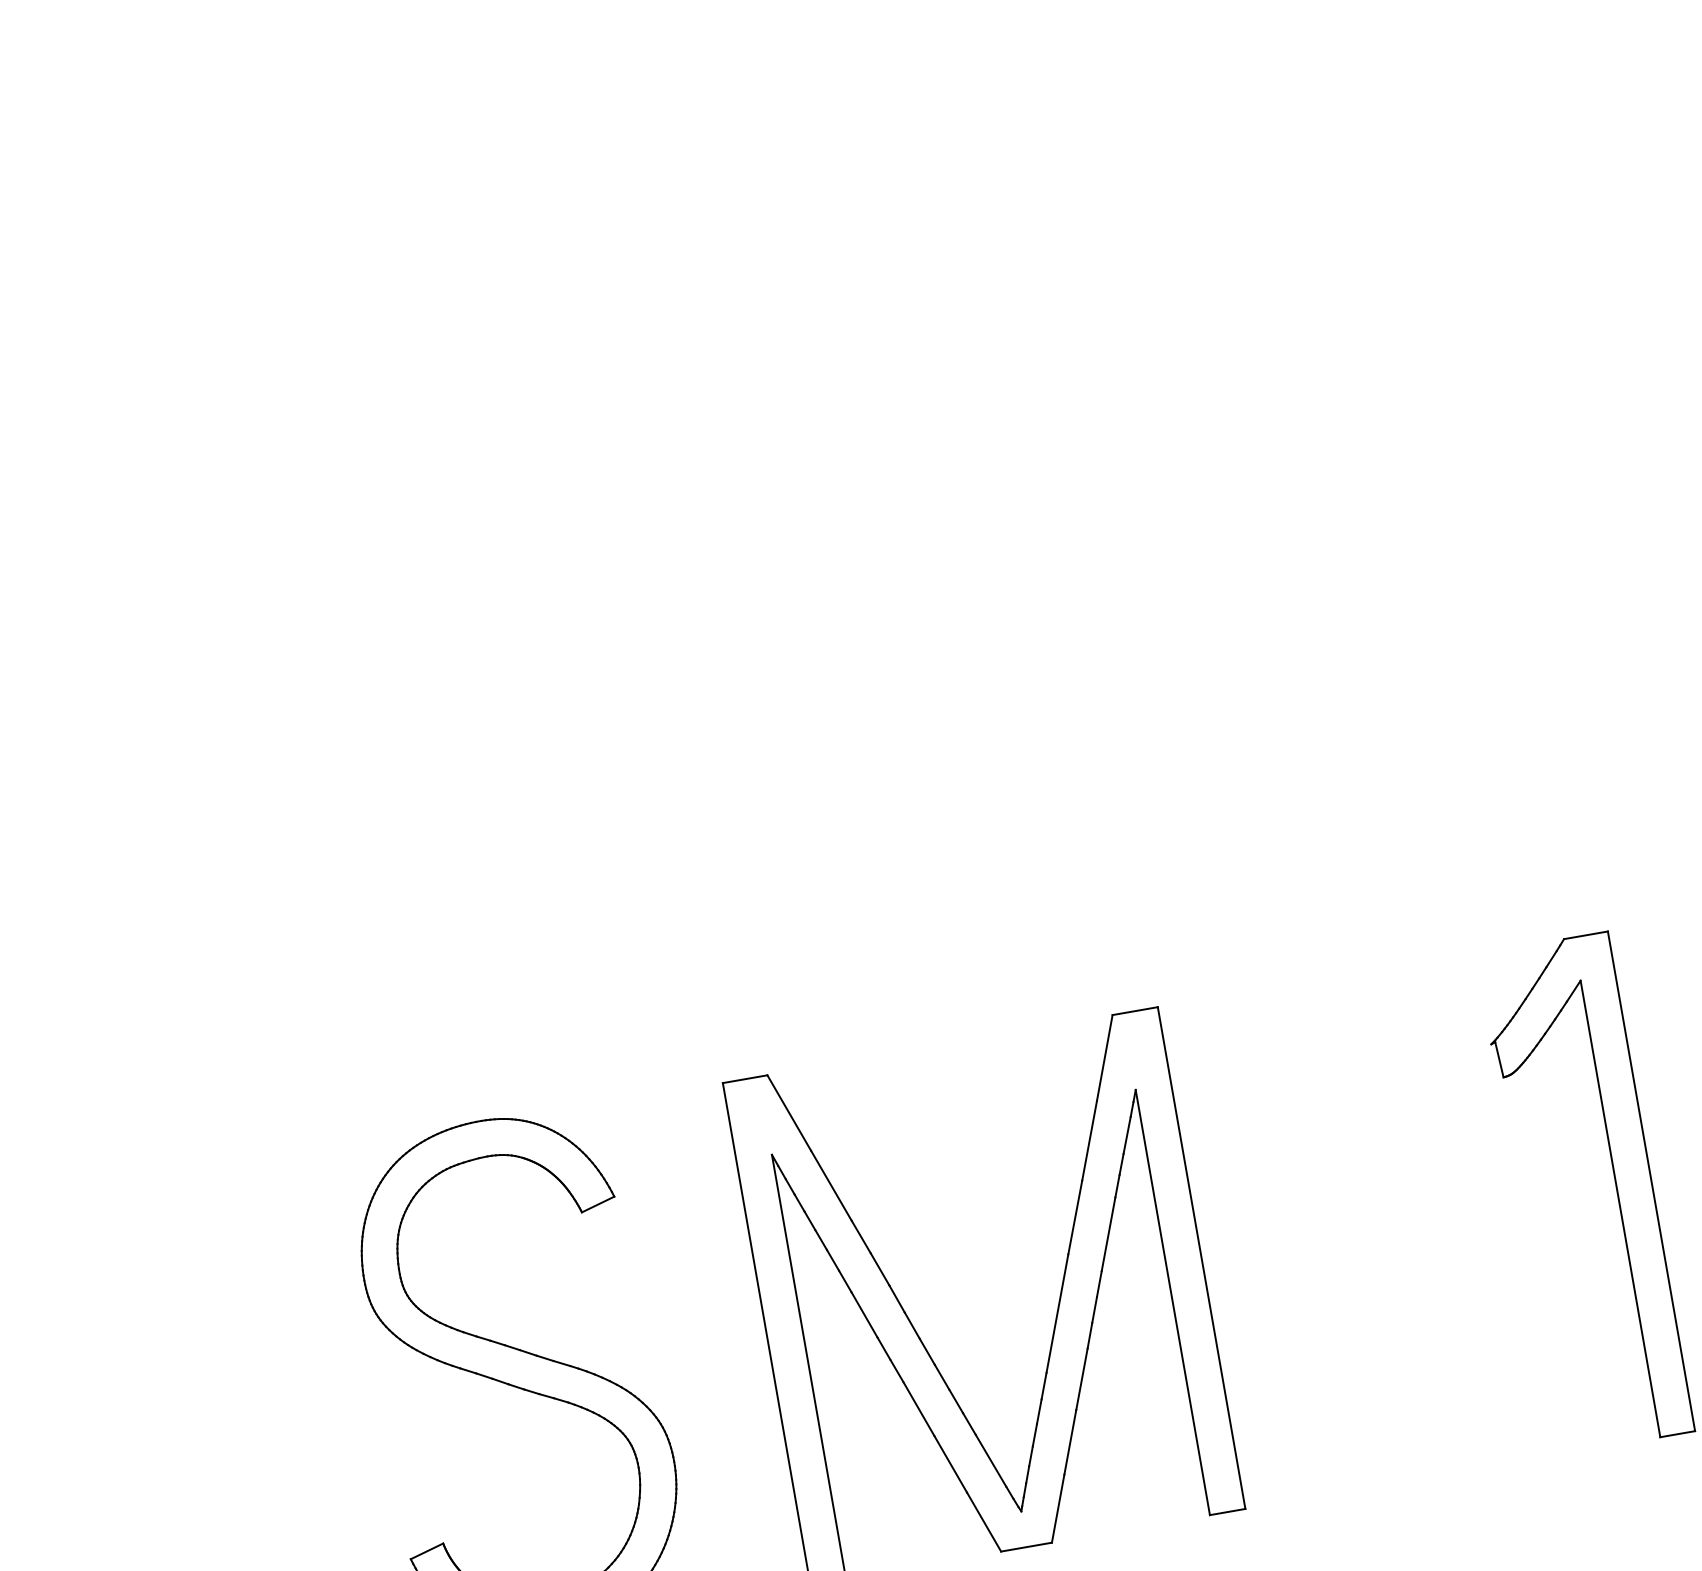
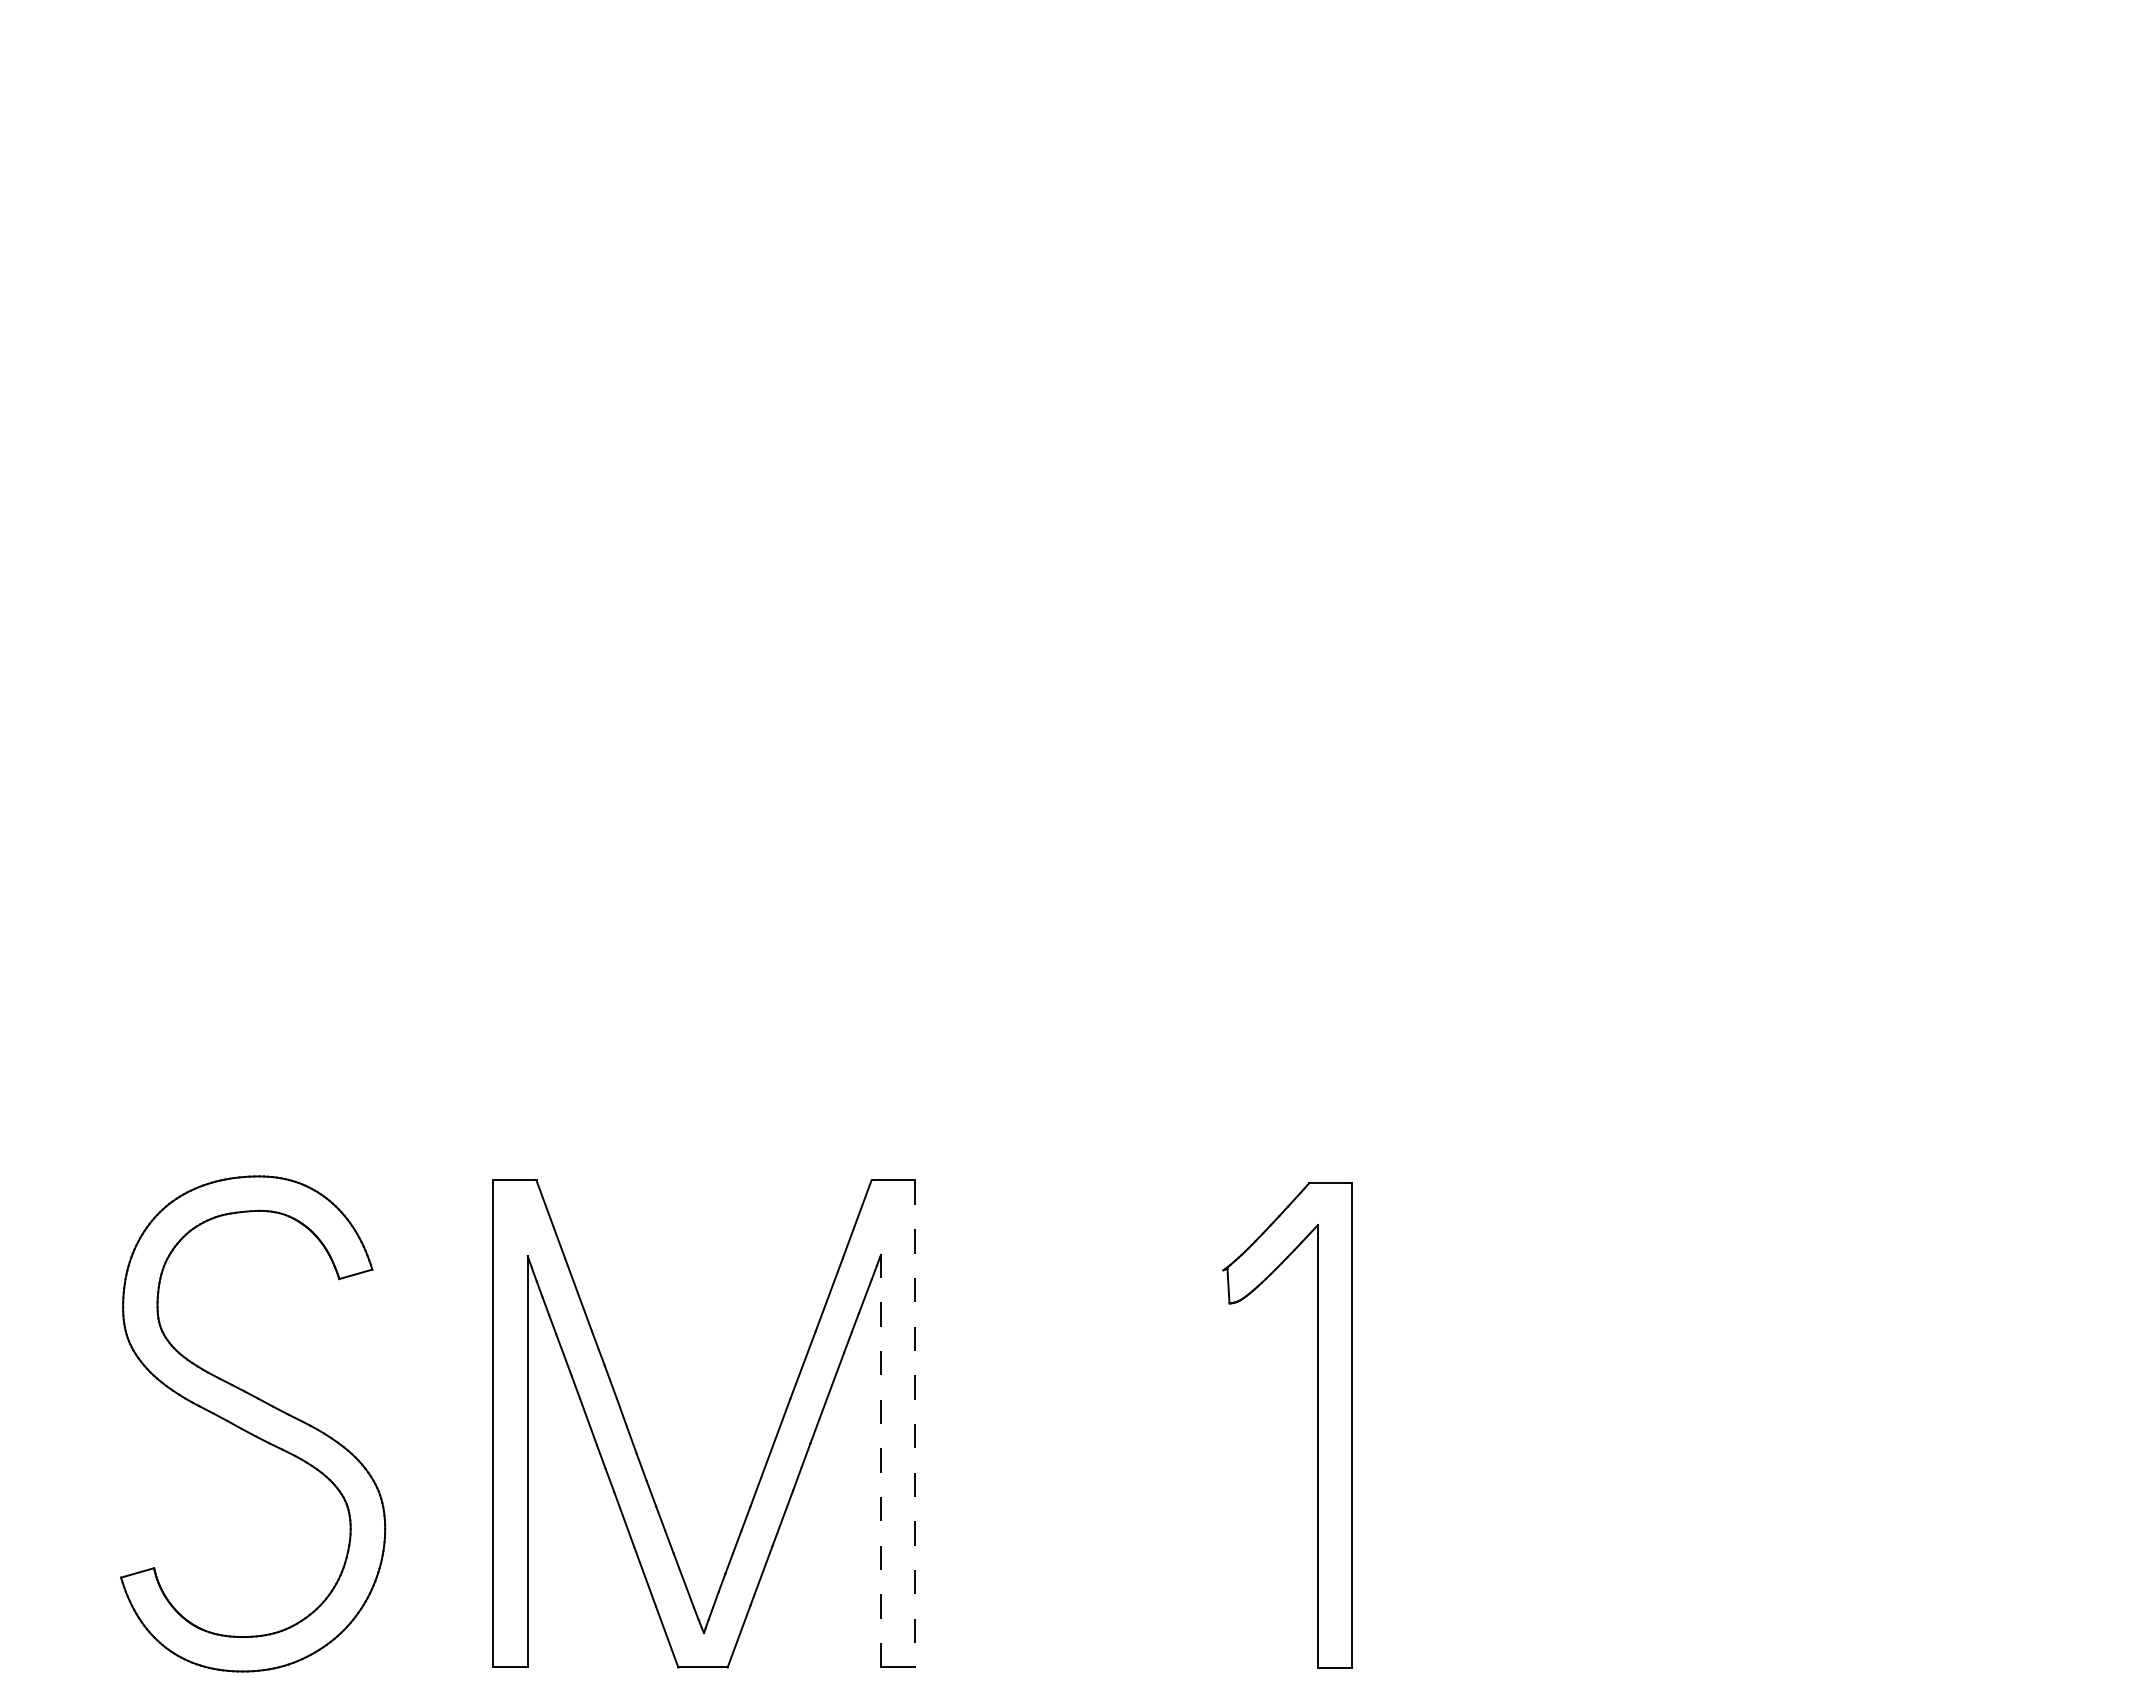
line: (1201, 1258) -> (915, 1424), solid -> dashed
line: (1172, 1301) -> (880, 1460), solid -> dashed

